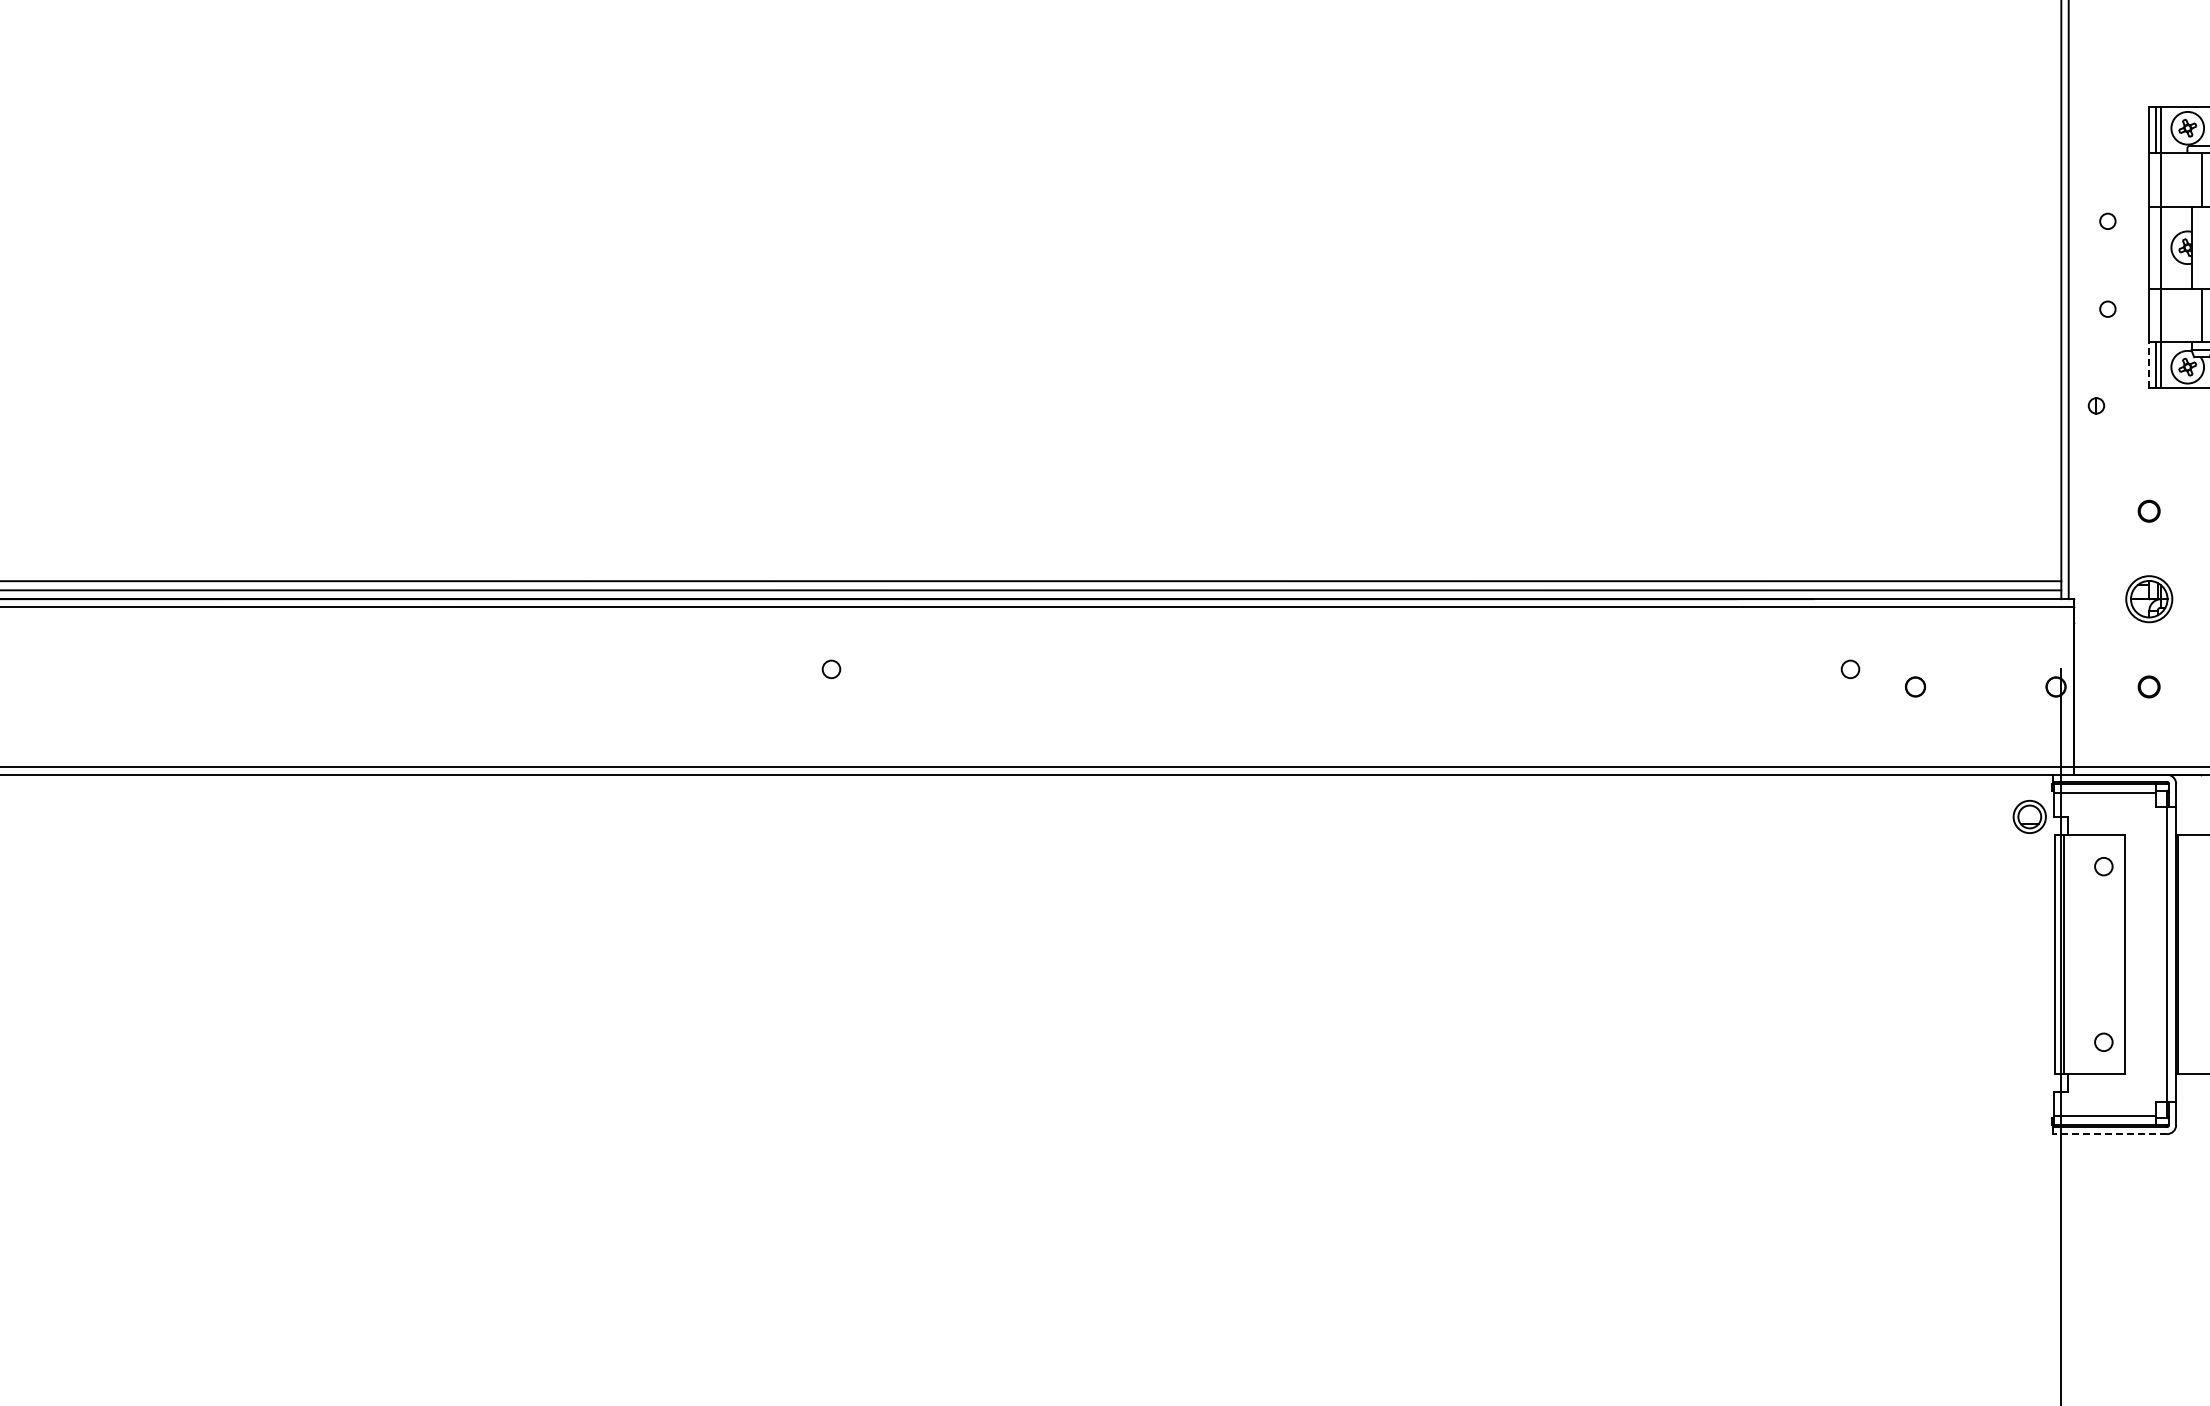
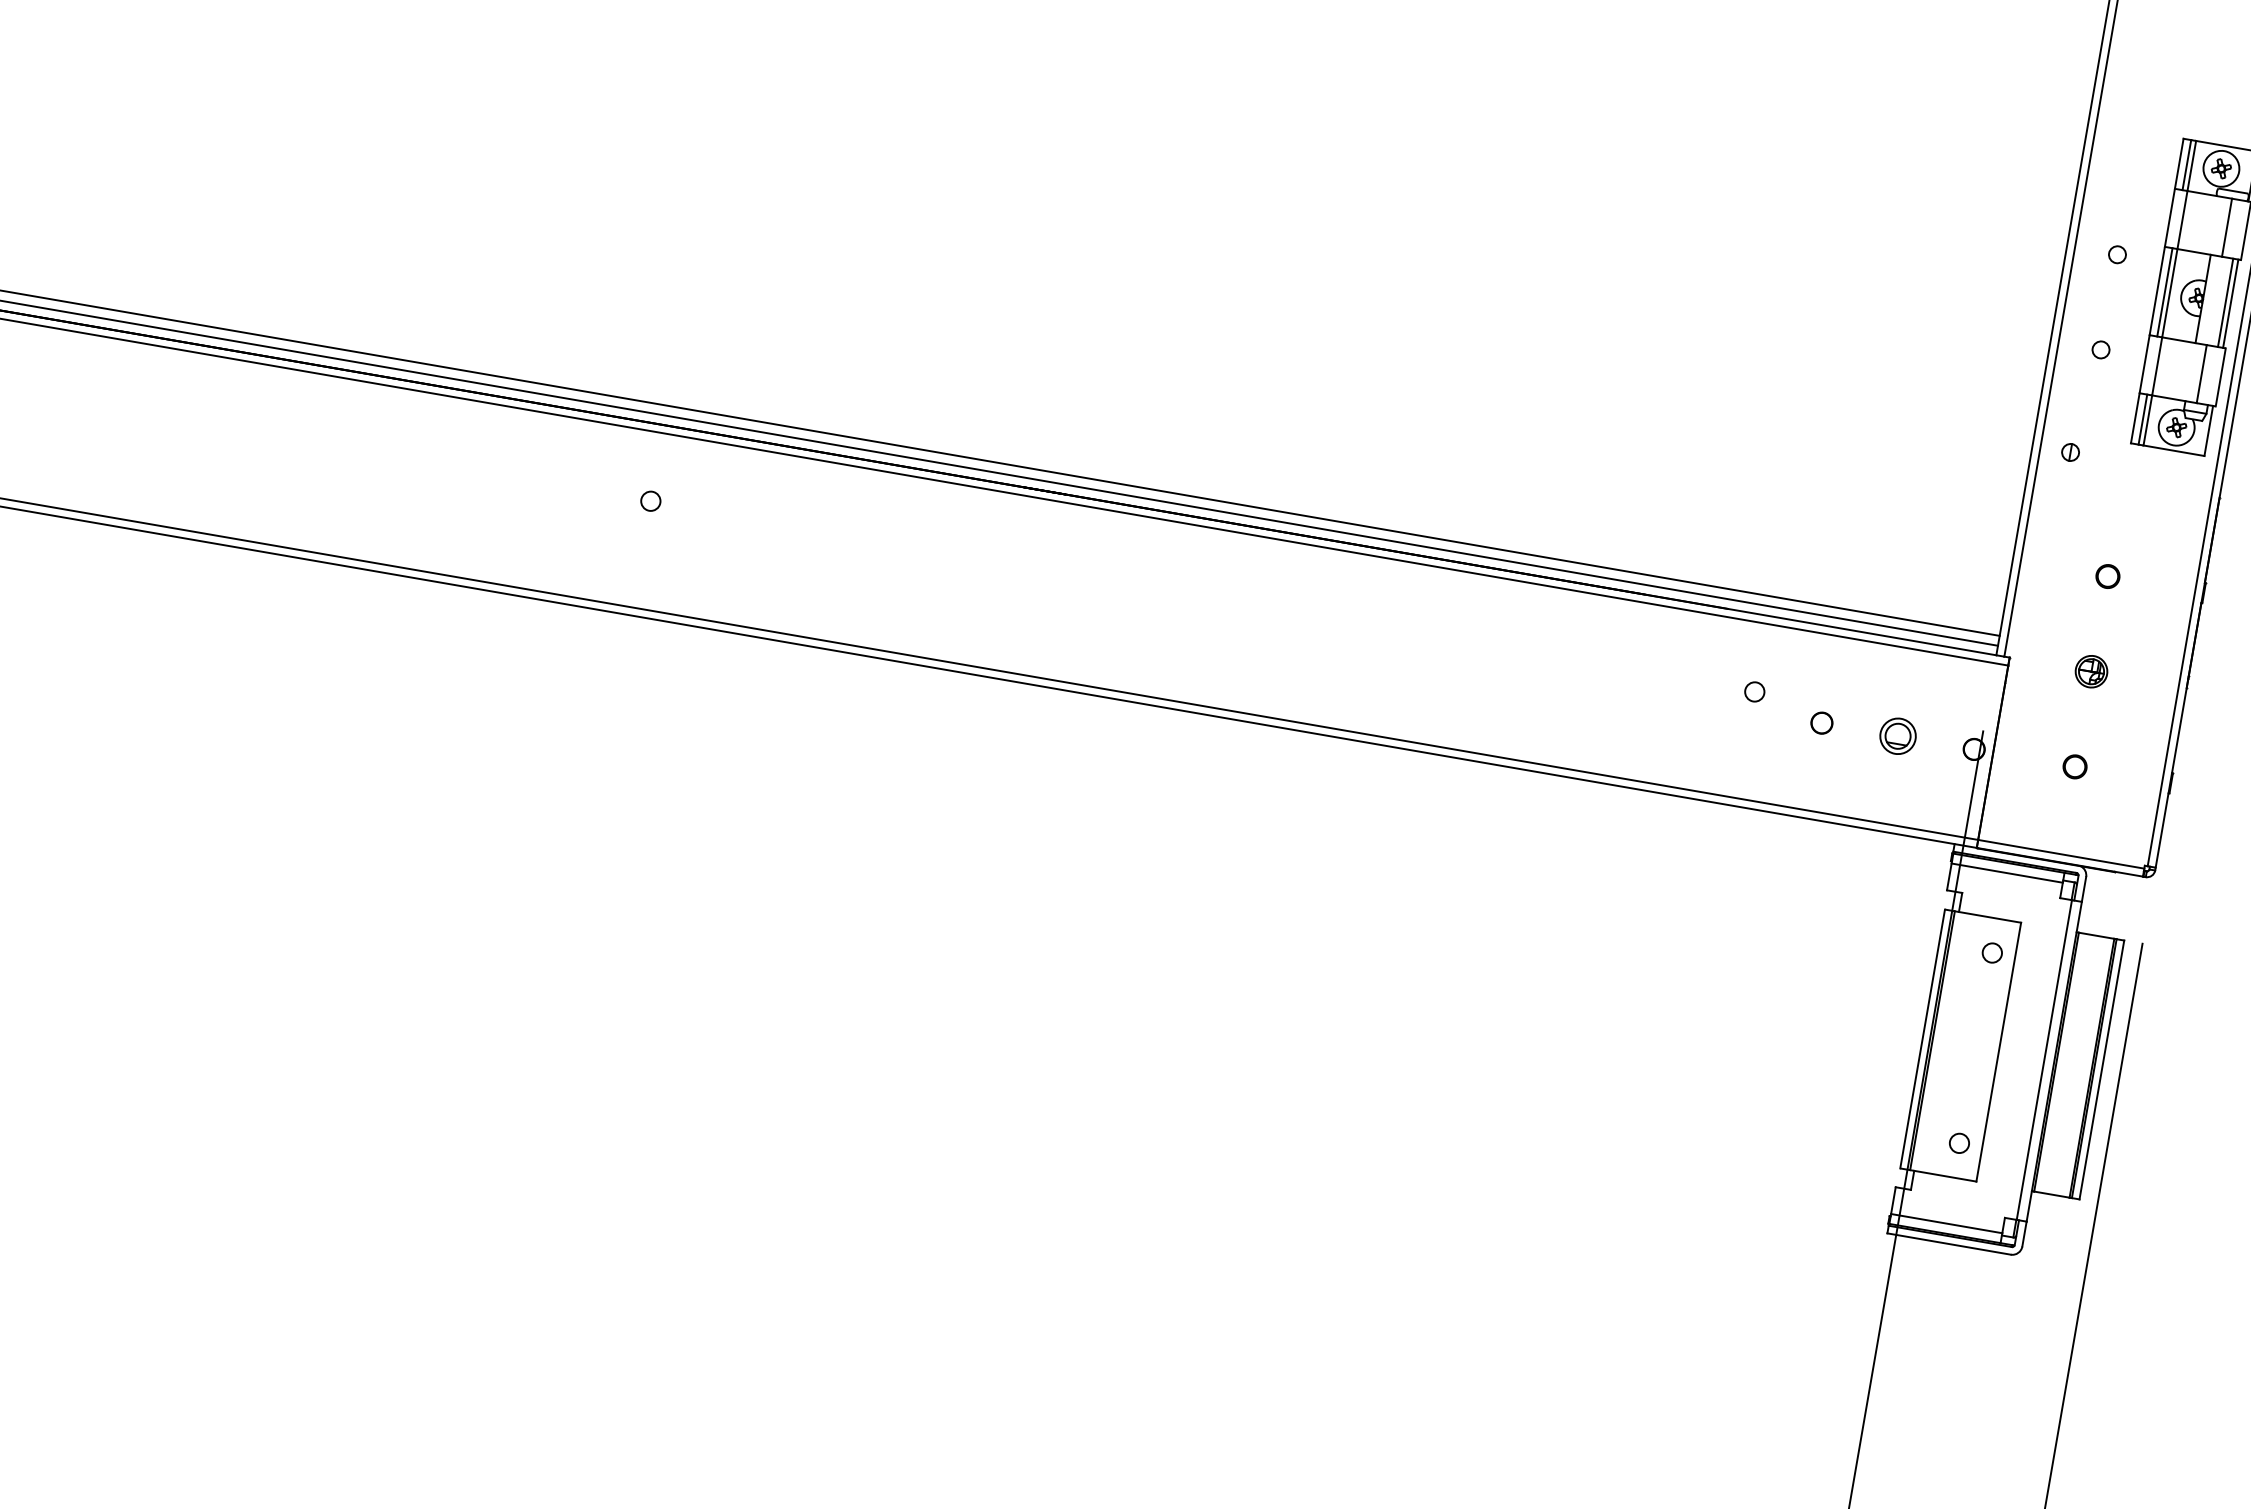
line: (2156, 247) -> (2165, 292), added
line: (2149, 364) -> (2135, 417), dashed -> solid
part: (2148, 598) -> (2090, 670), size x0.62
part: (2029, 816) -> (1897, 735), moved
line: (2110, 1134) -> (1949, 1244), dashed -> solid

